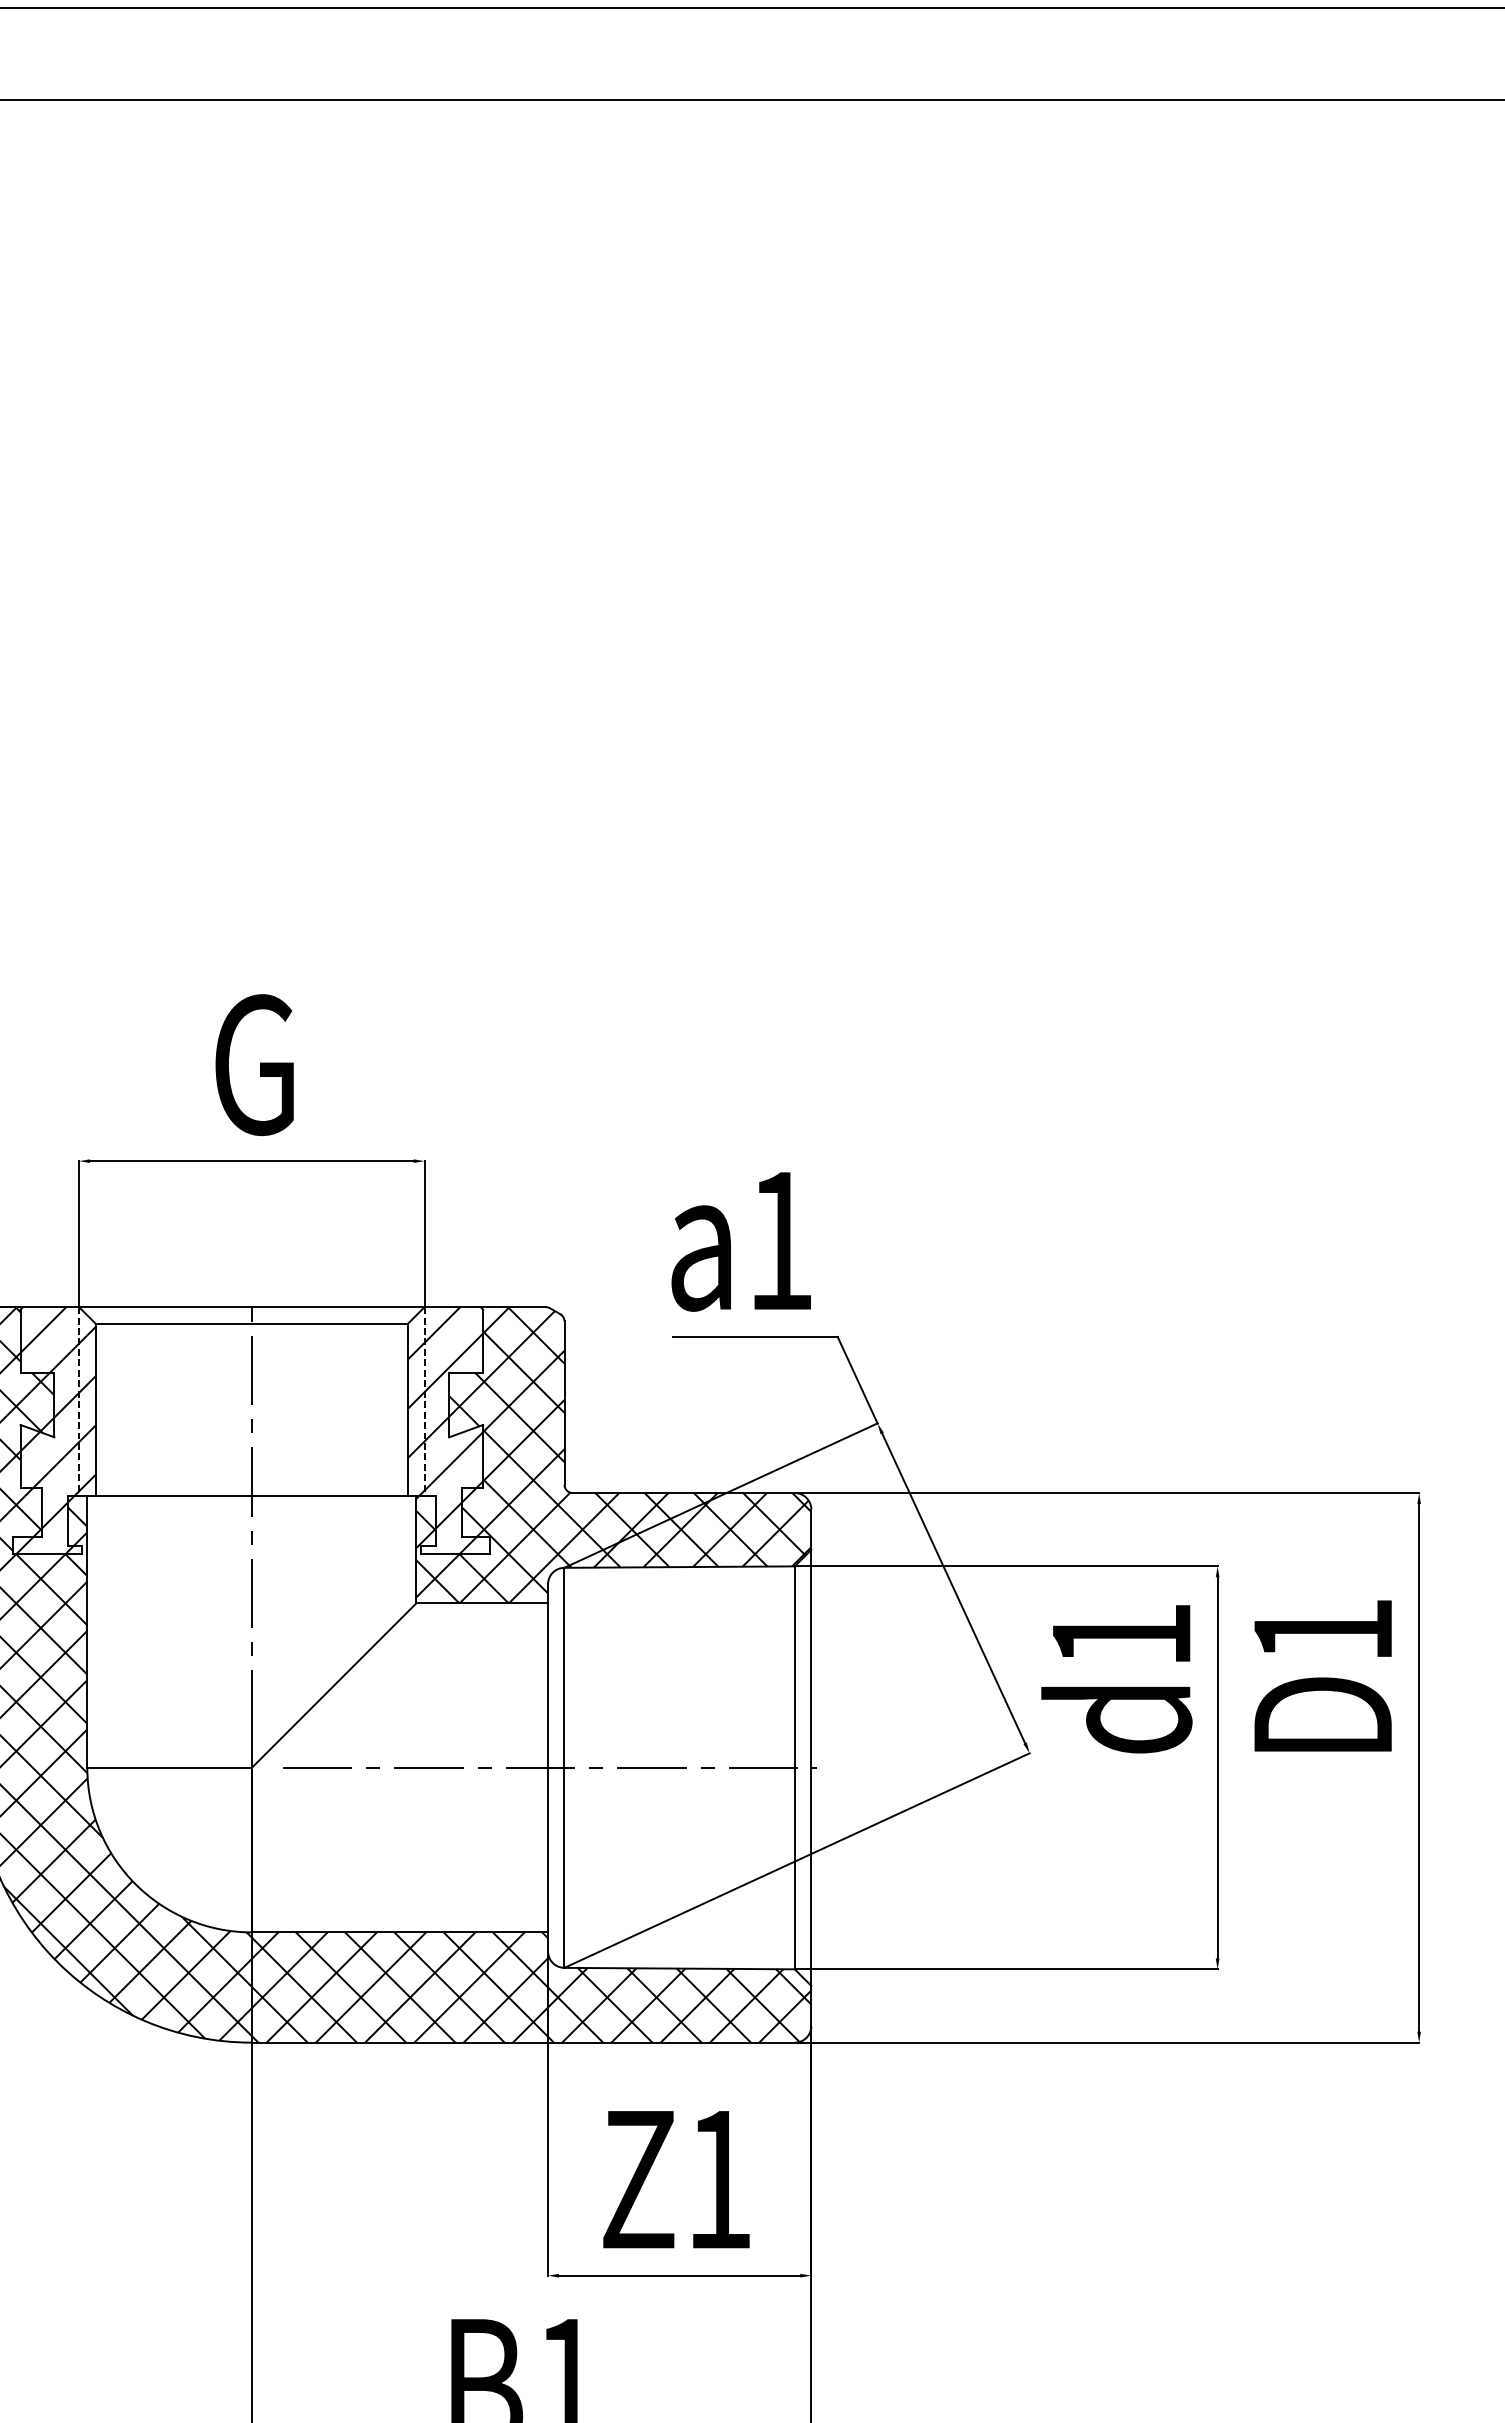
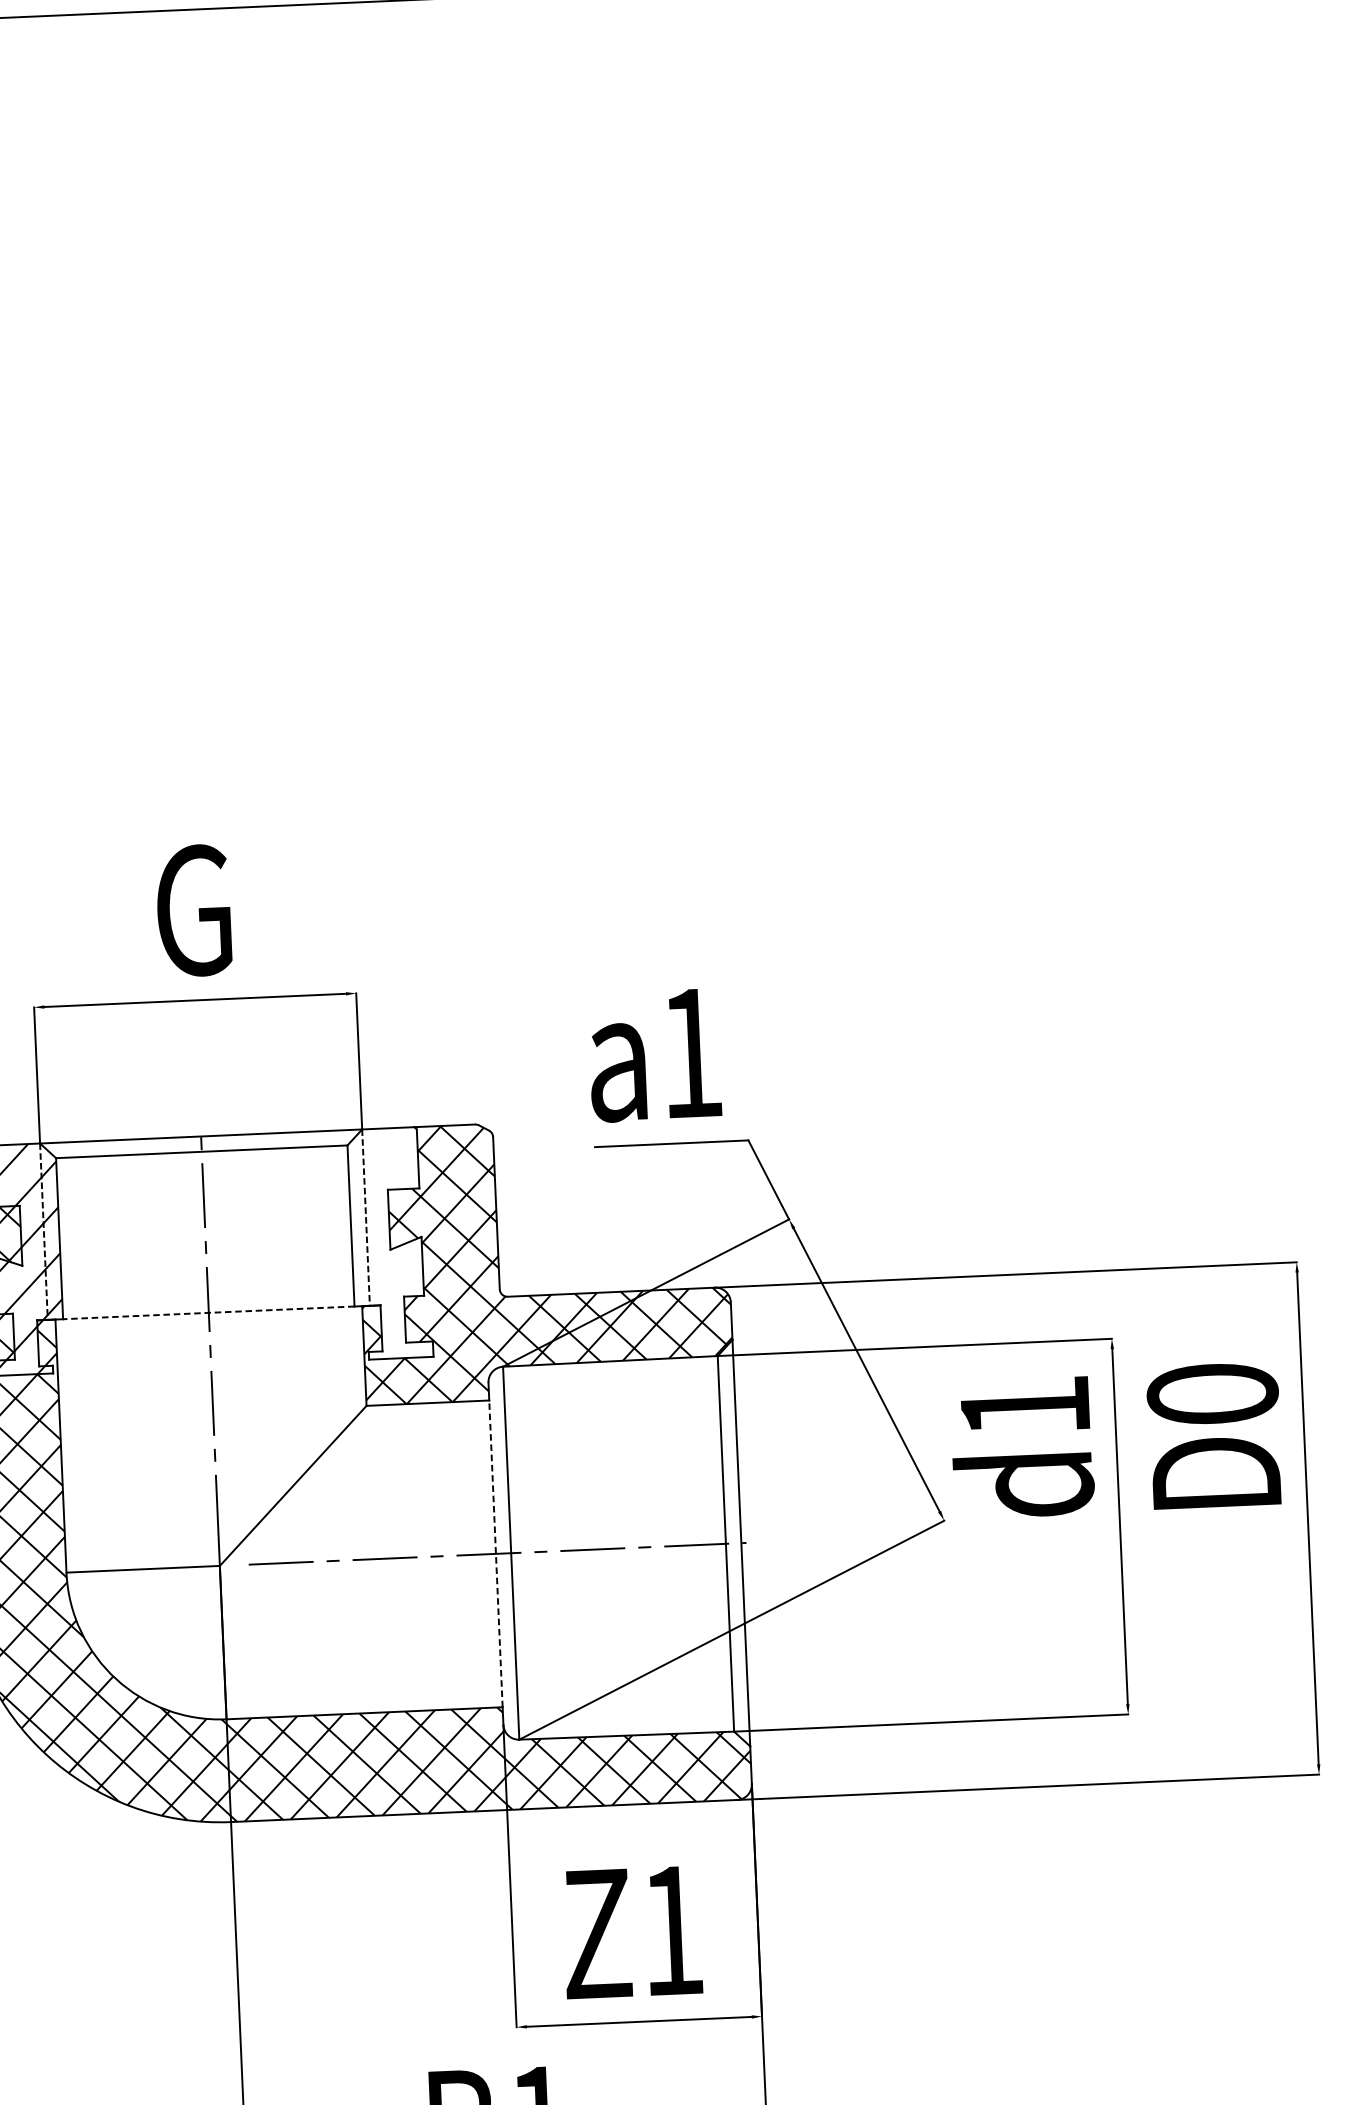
hatch: (445, 1430) -> (386, 1243), removed
line: (251, 1496) -> (208, 1313), solid -> dashed
text: (1323, 1630) -> (1213, 1394), D1 -> D0
line: (548, 1767) -> (496, 1553), solid -> dashed

